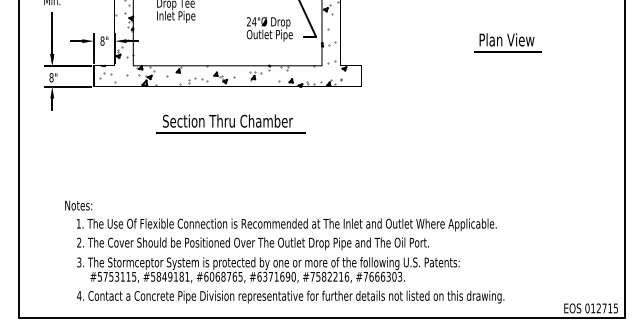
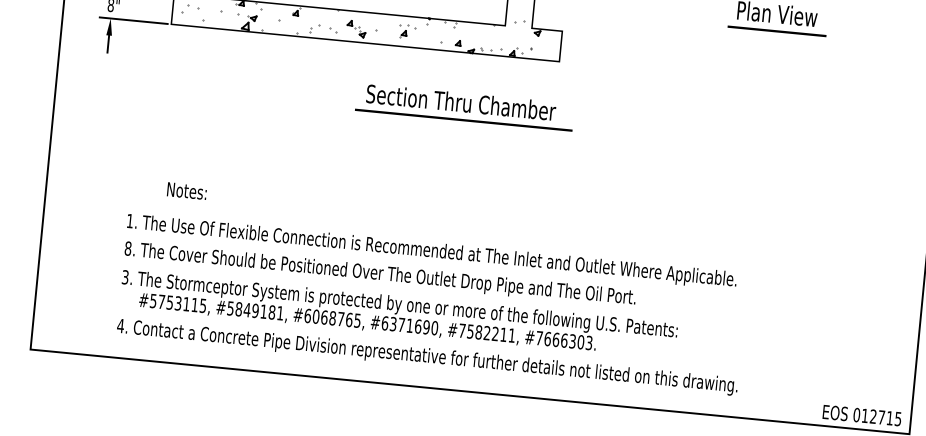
text: (230, 123) -> (464, 106), moved
text: (78, 205) -> (186, 190), moved
text: (79, 242) -> (128, 248), 2. -> 8.
text: (346, 276) -> (511, 335), #7582216, -> #7582211,

